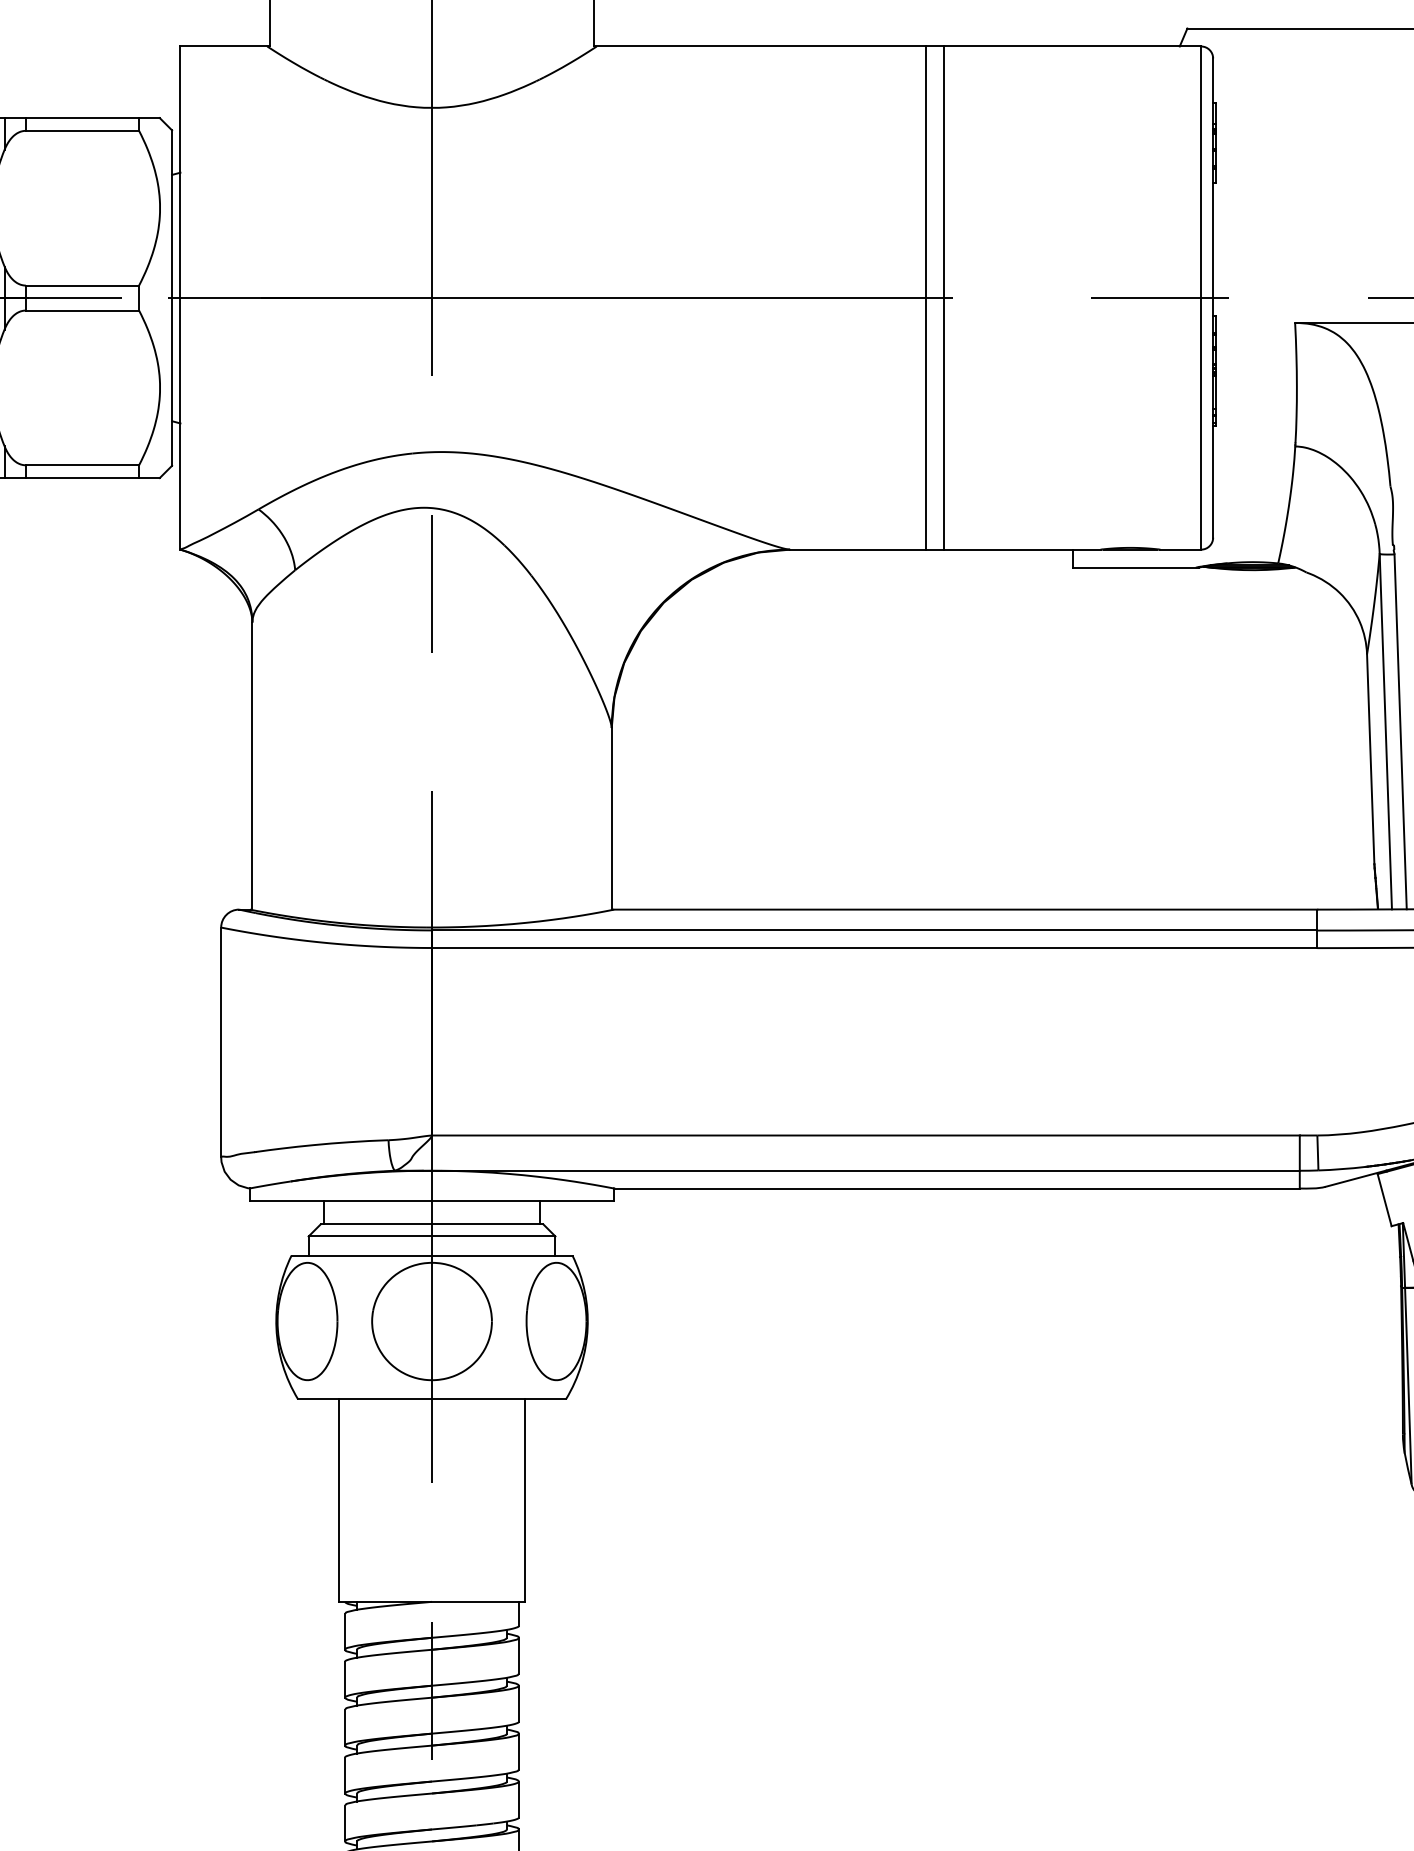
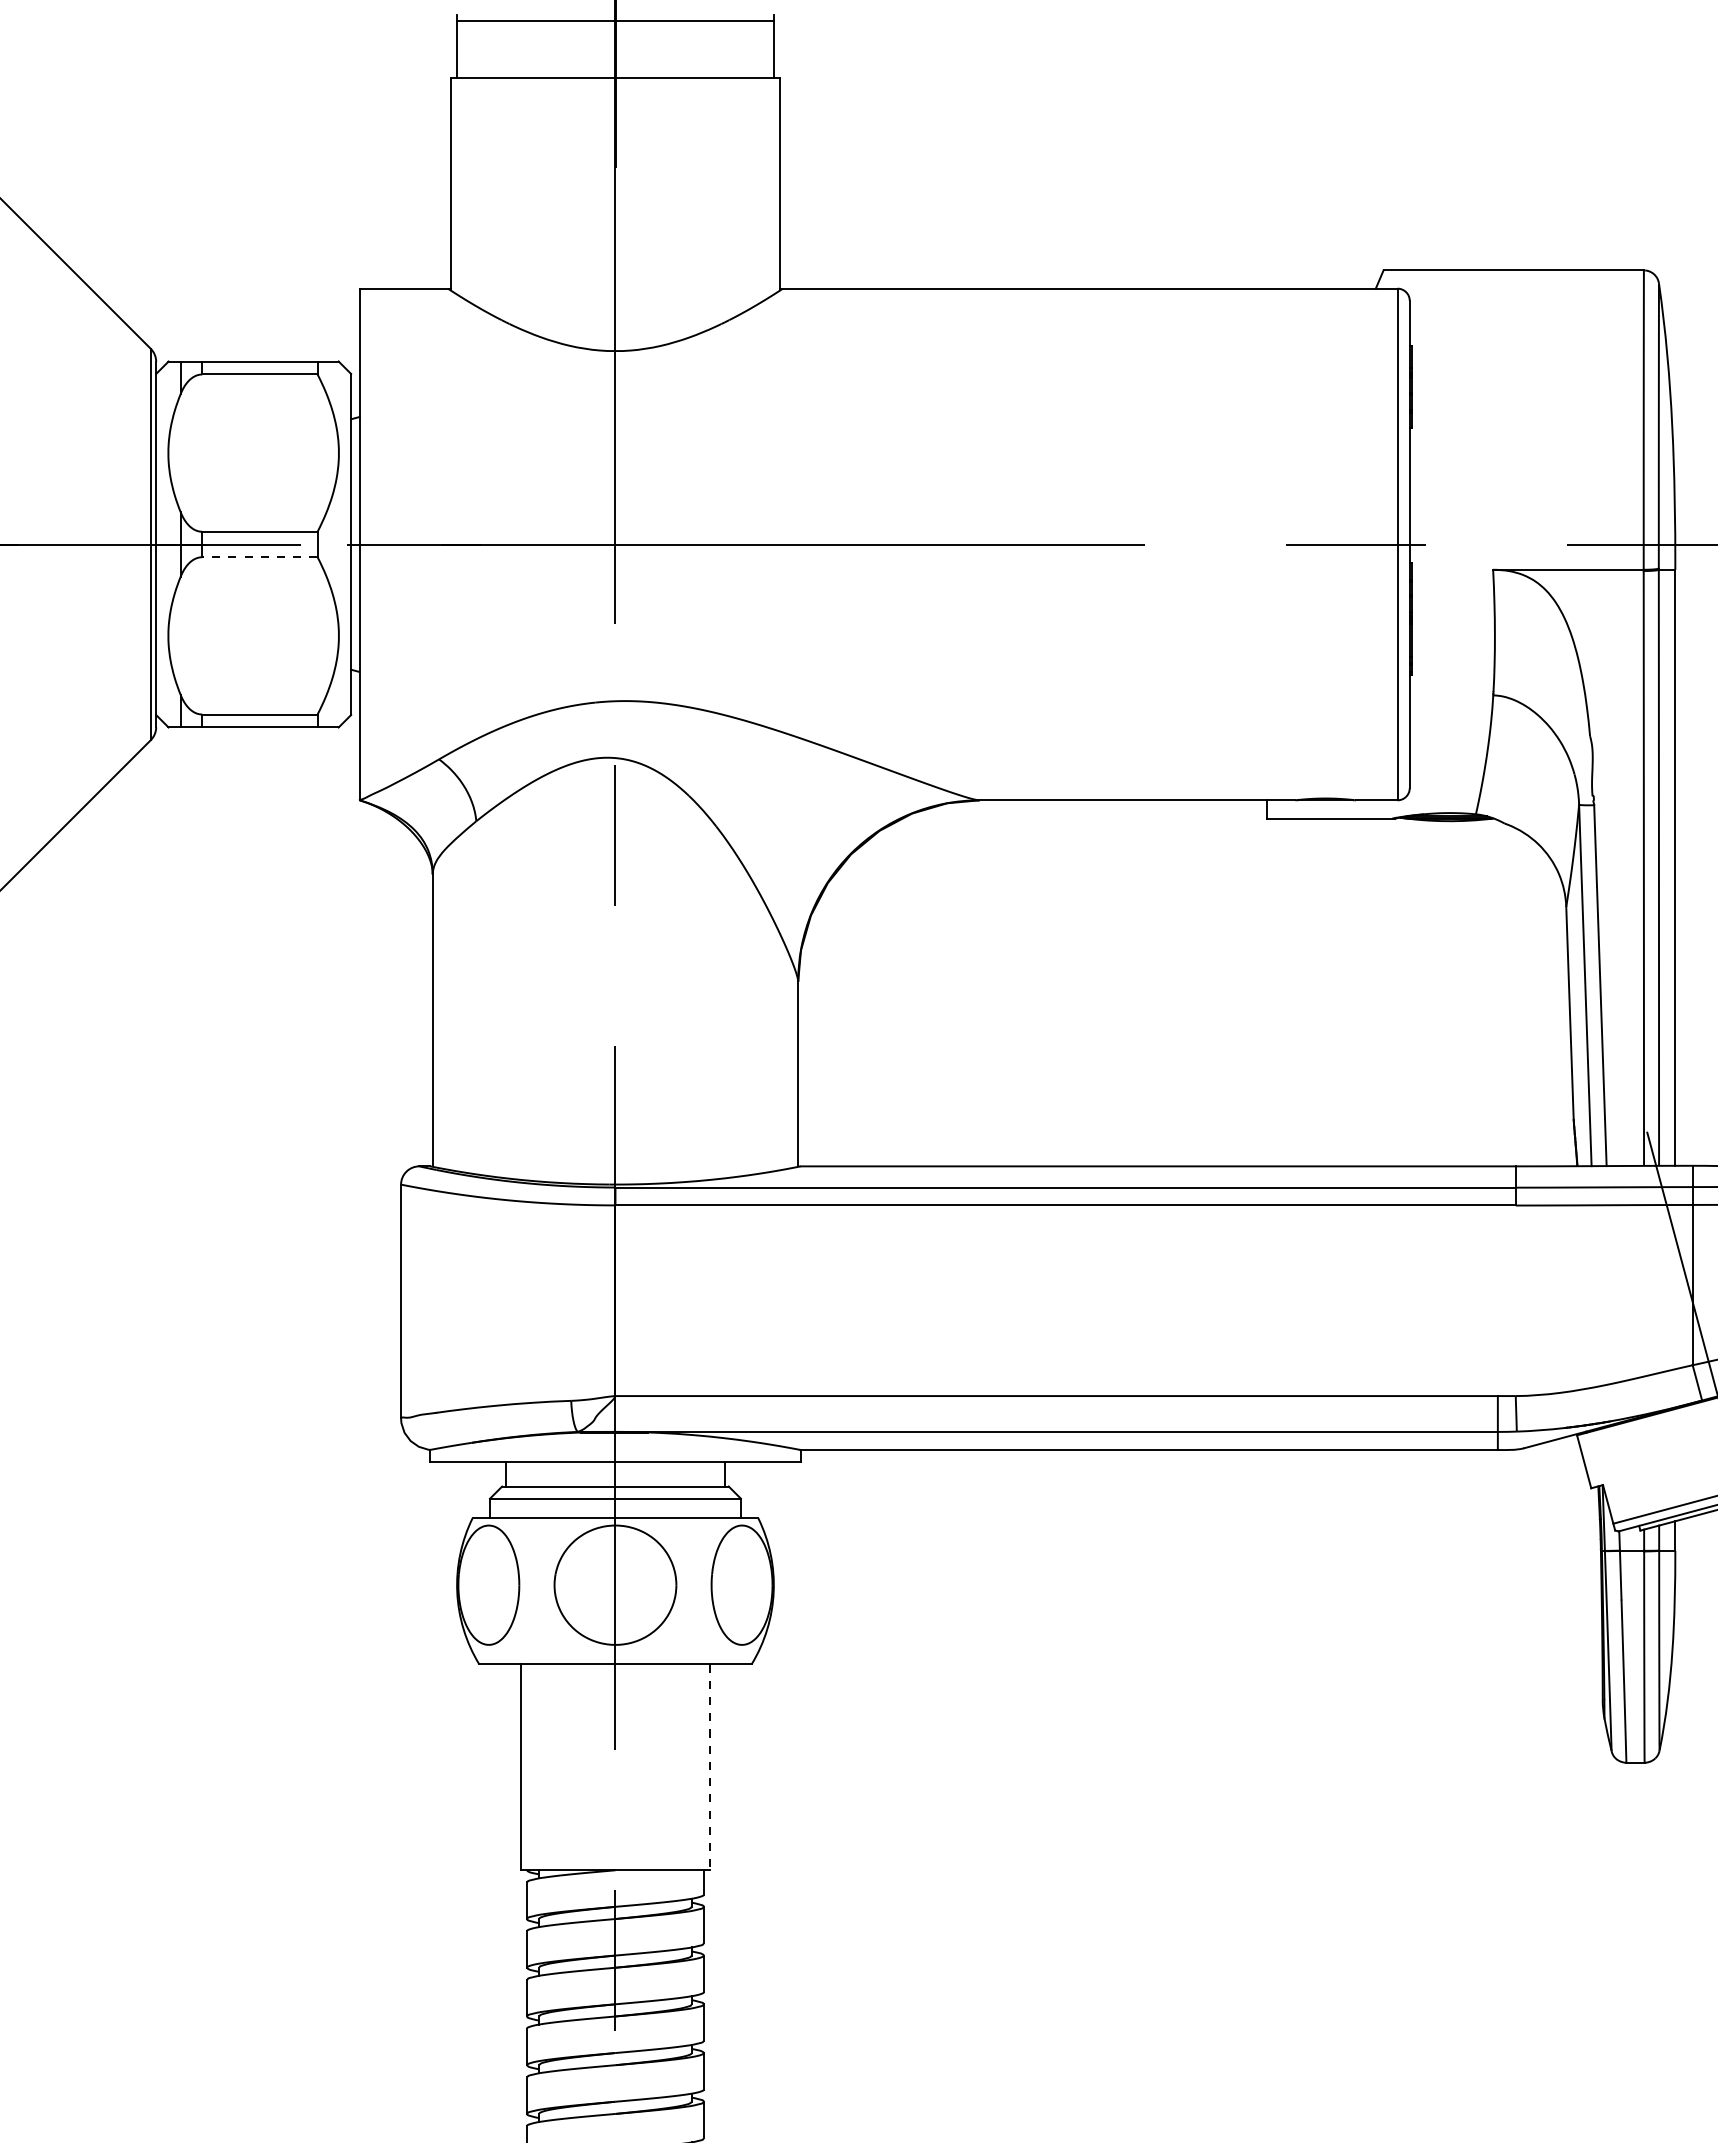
line: (925, 298) -> (1117, 544), removed
line: (943, 298) -> (1135, 544), removed
line: (81, 310) -> (259, 557), solid -> dashed
line: (524, 1500) -> (709, 1767), solid -> dashed

